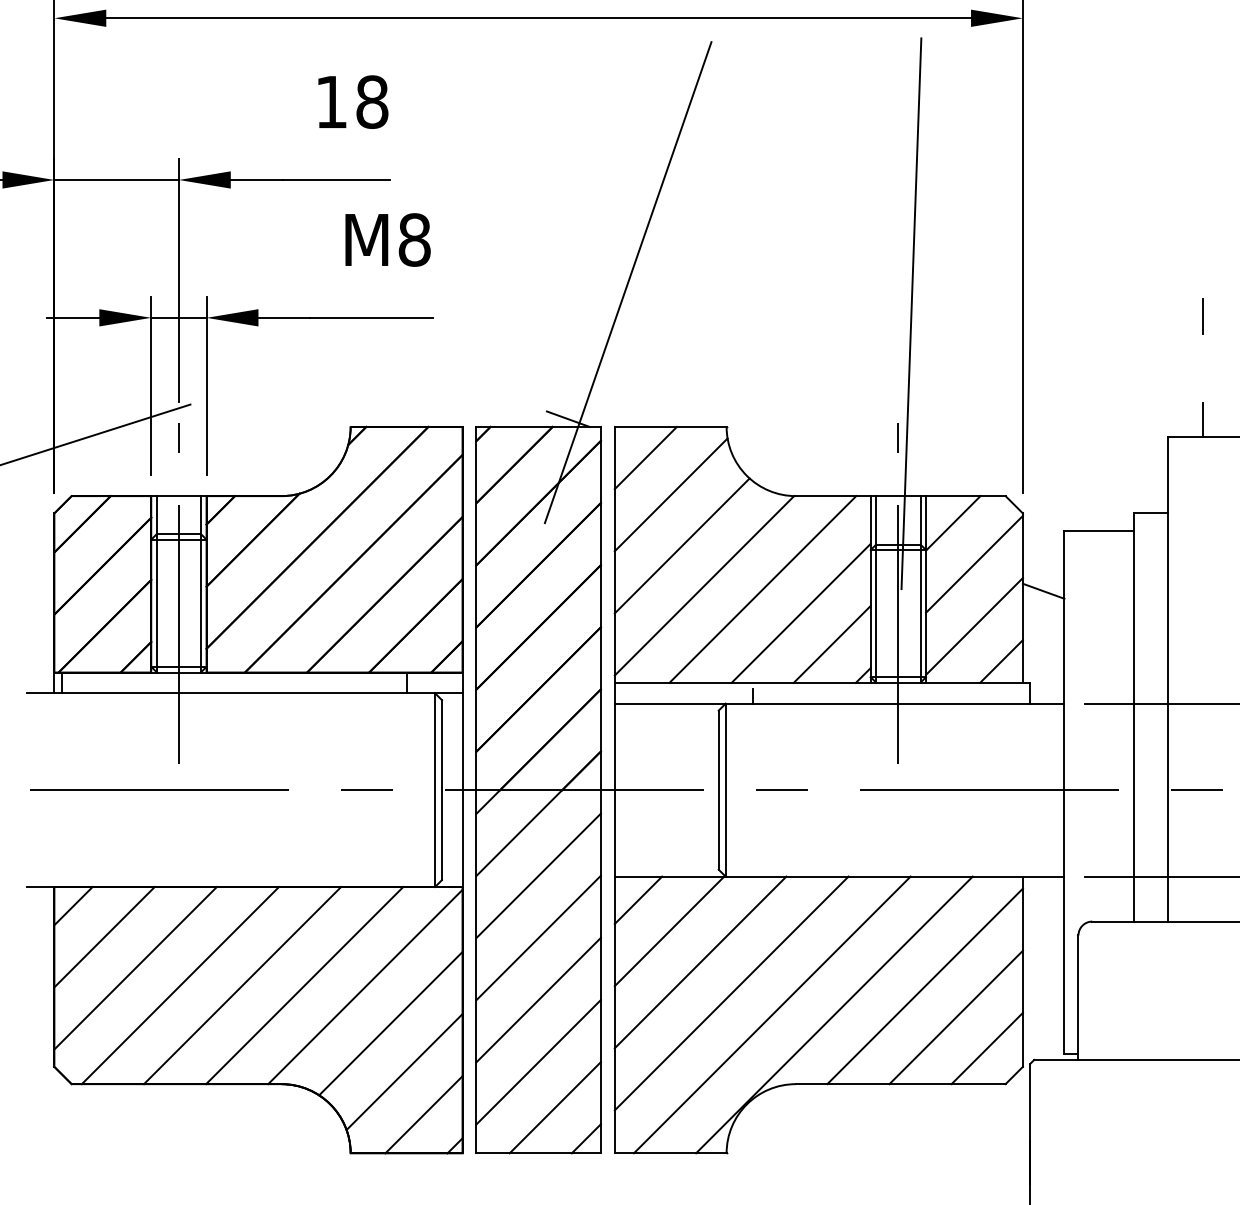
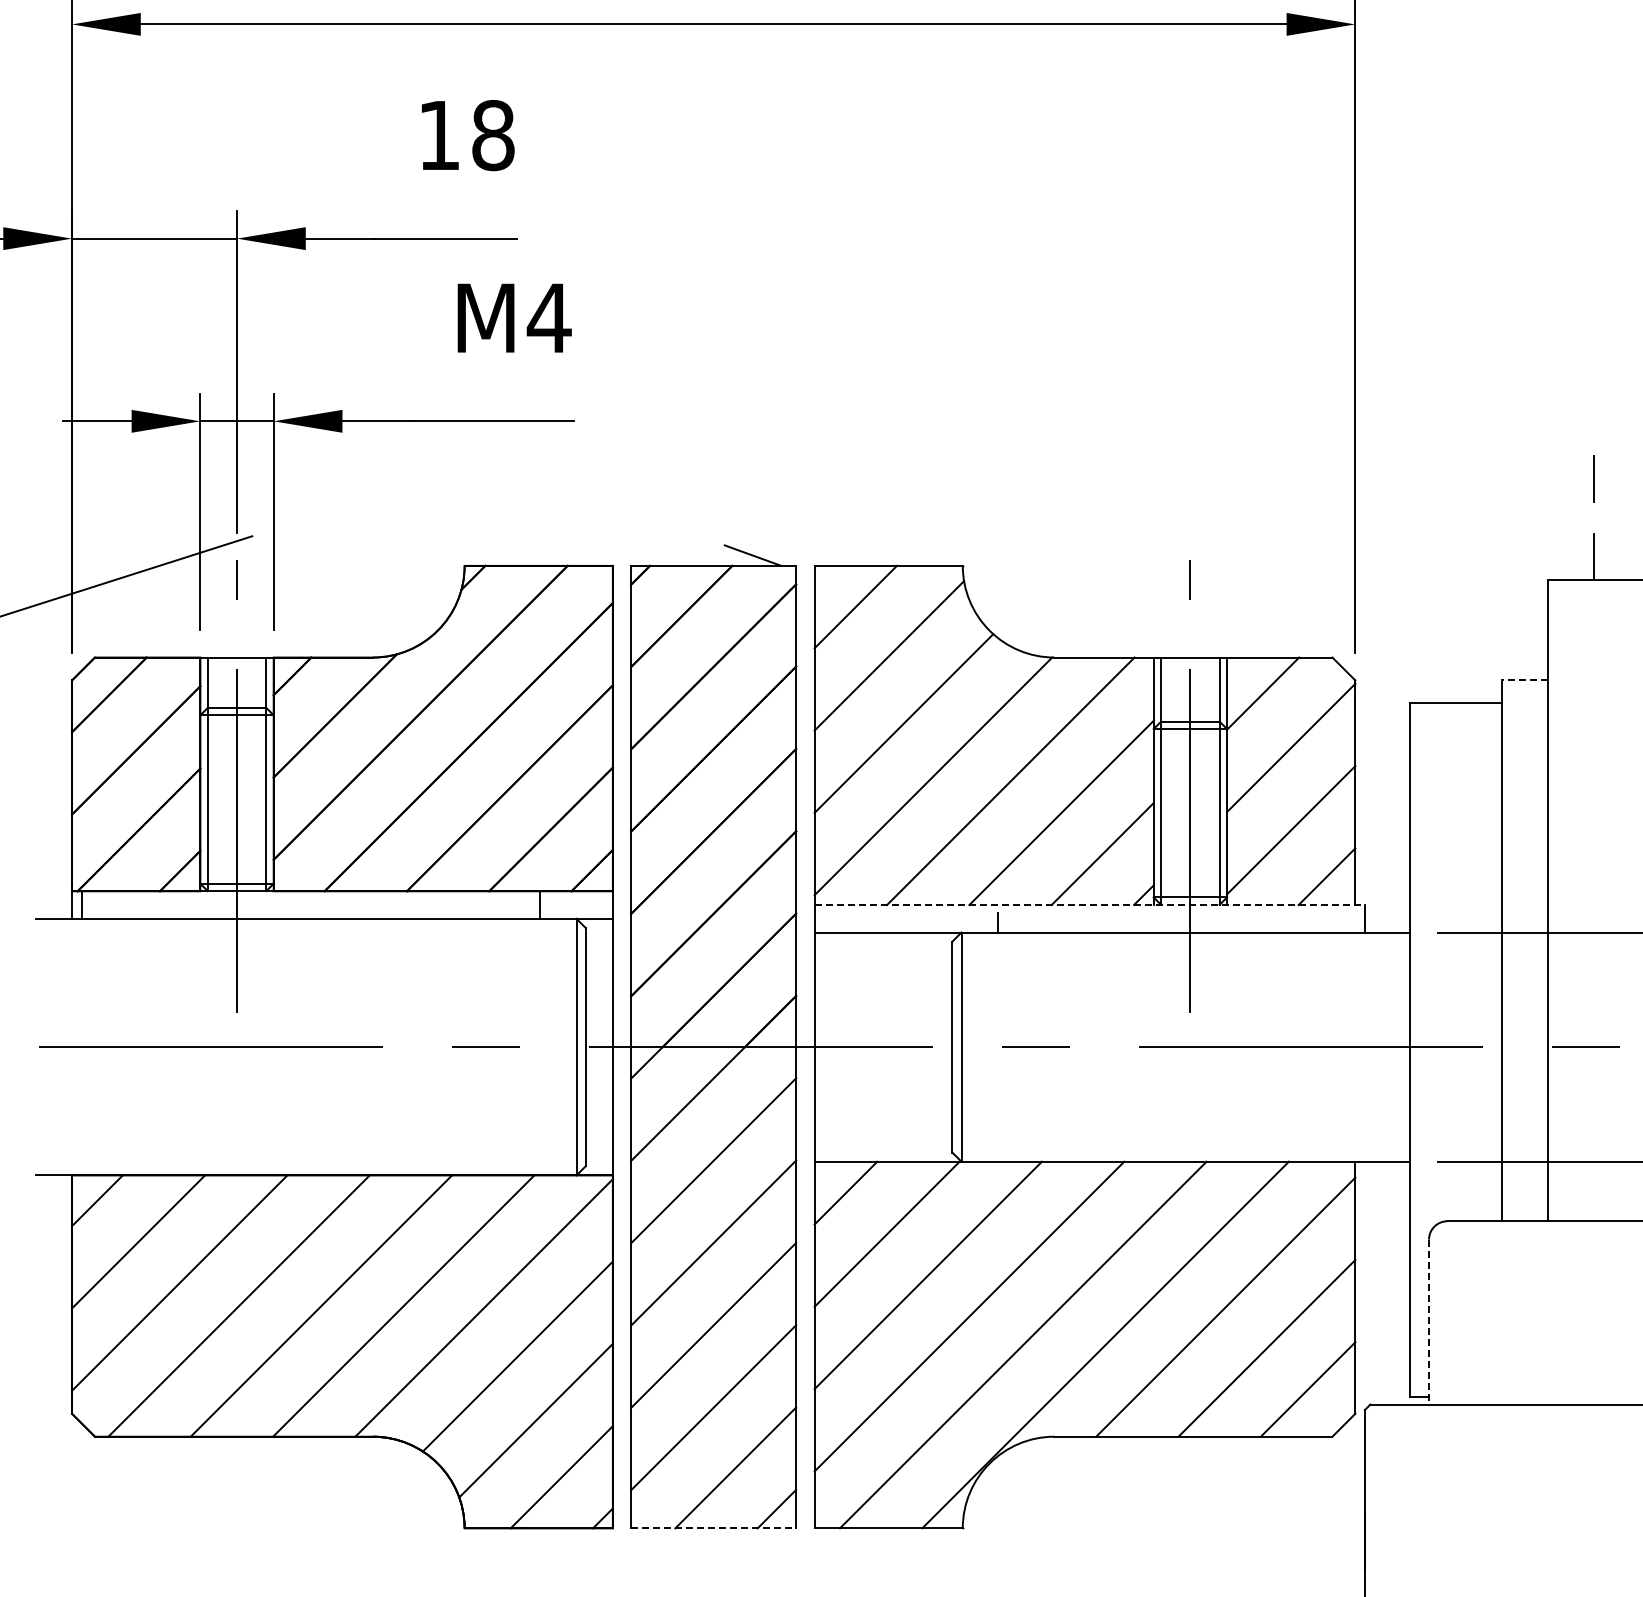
text: (413, 239) -> (548, 317), M8 -> M4
line: (628, 282) -> (832, 374), removed
line: (911, 313) -> (1207, 415), removed
line: (1202, 315) -> (1593, 478), moved
line: (1150, 513) -> (1524, 680), solid -> dashed
line: (1043, 591) -> (1382, 783), removed
line: (822, 683) -> (1089, 905), solid -> dashed
line: (1078, 997) -> (1429, 1322), solid -> dashed
line: (539, 1153) -> (714, 1528), solid -> dashed

